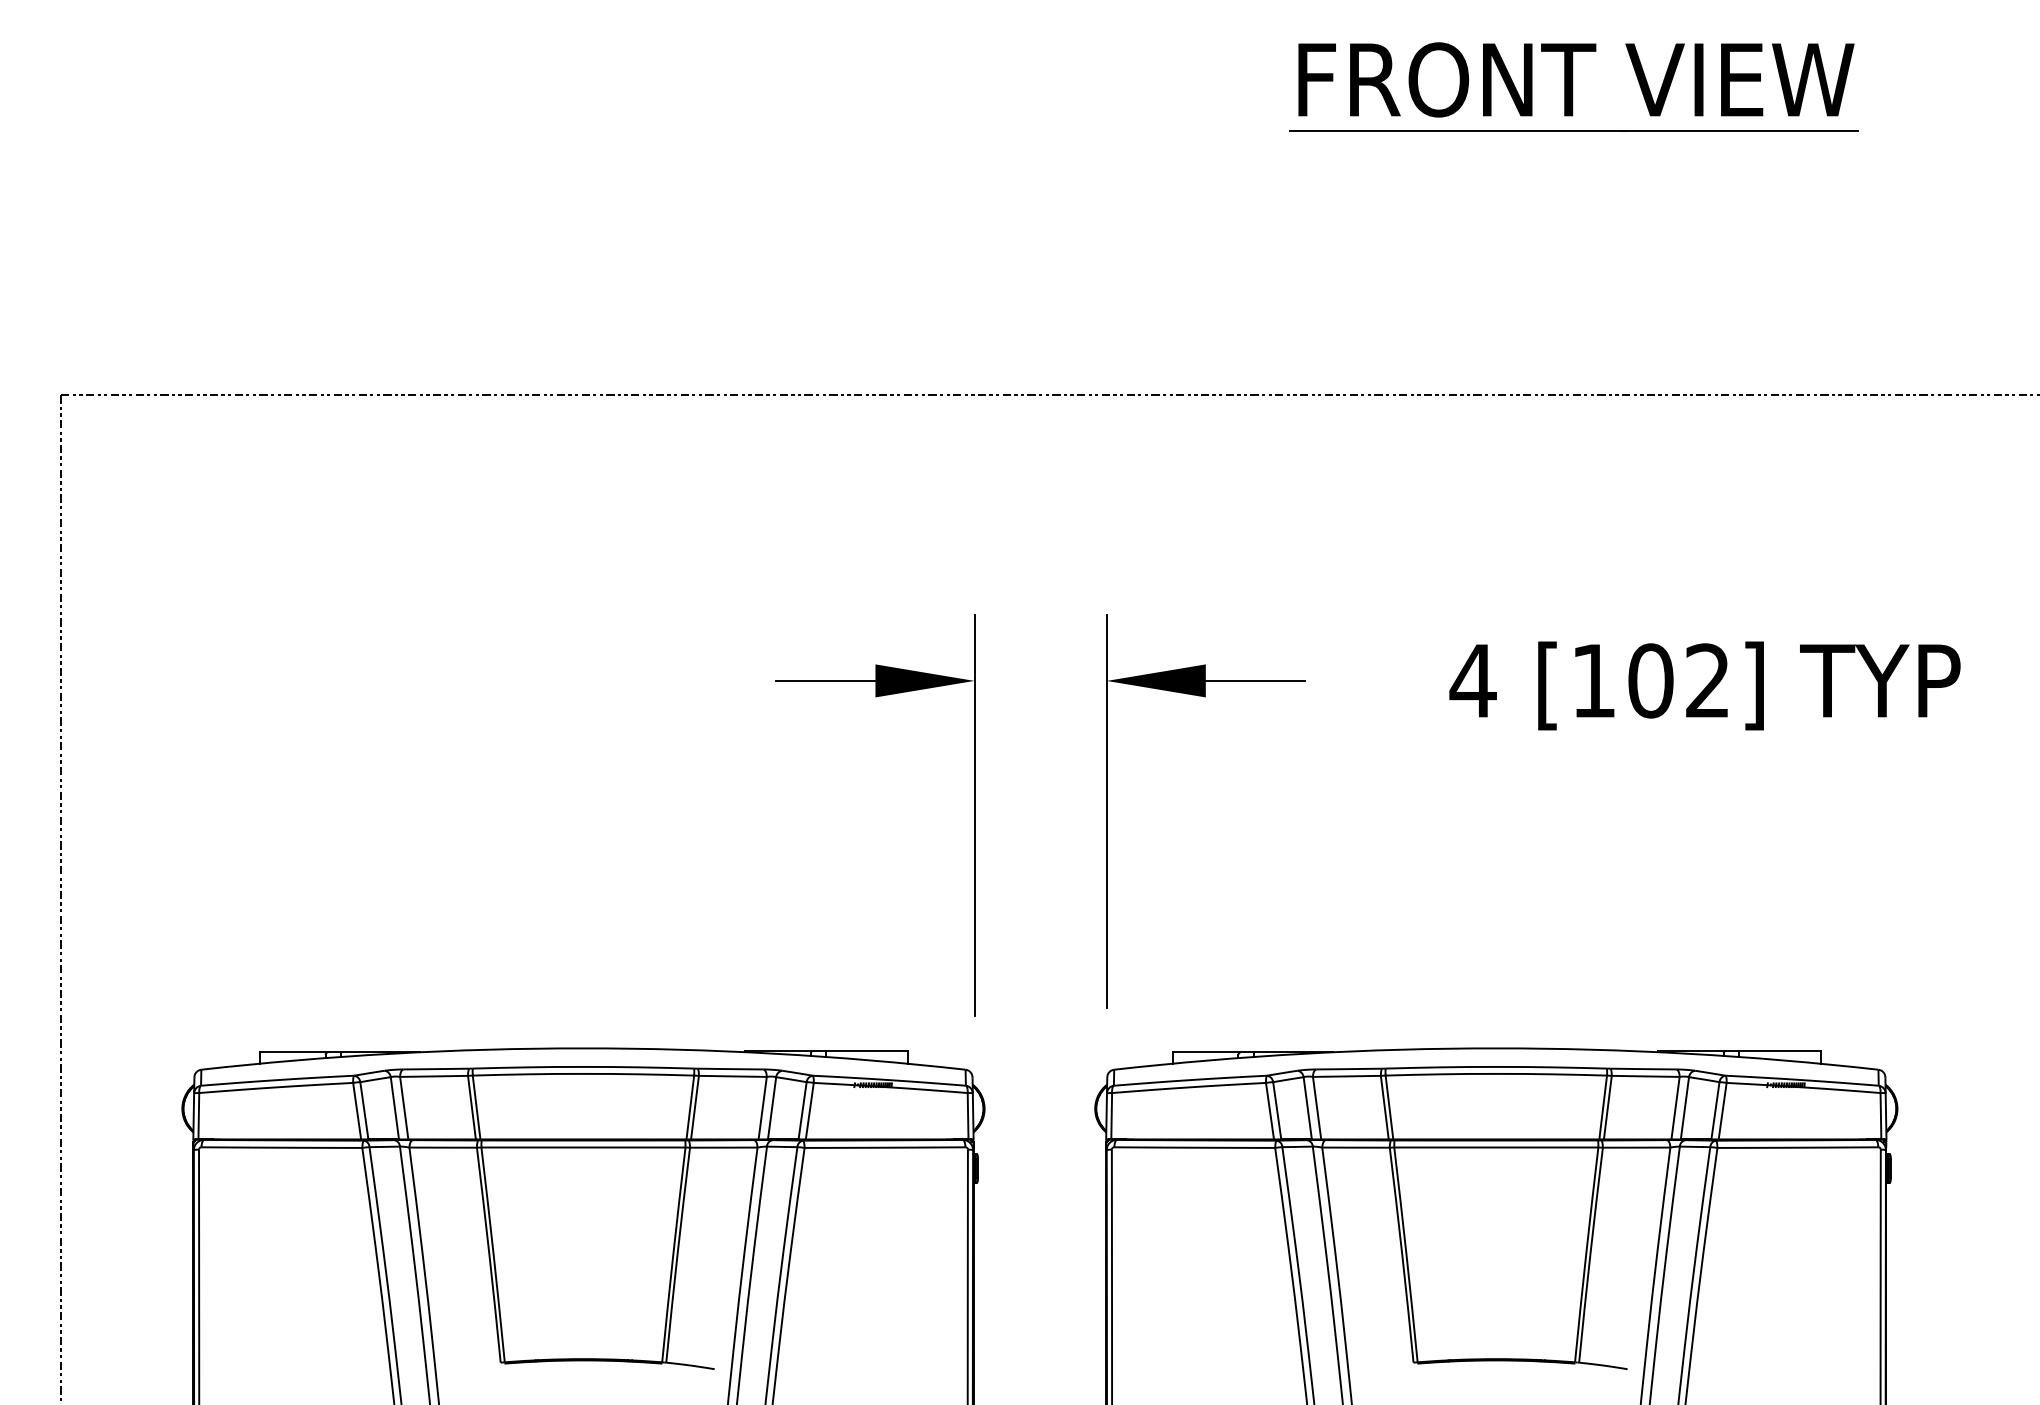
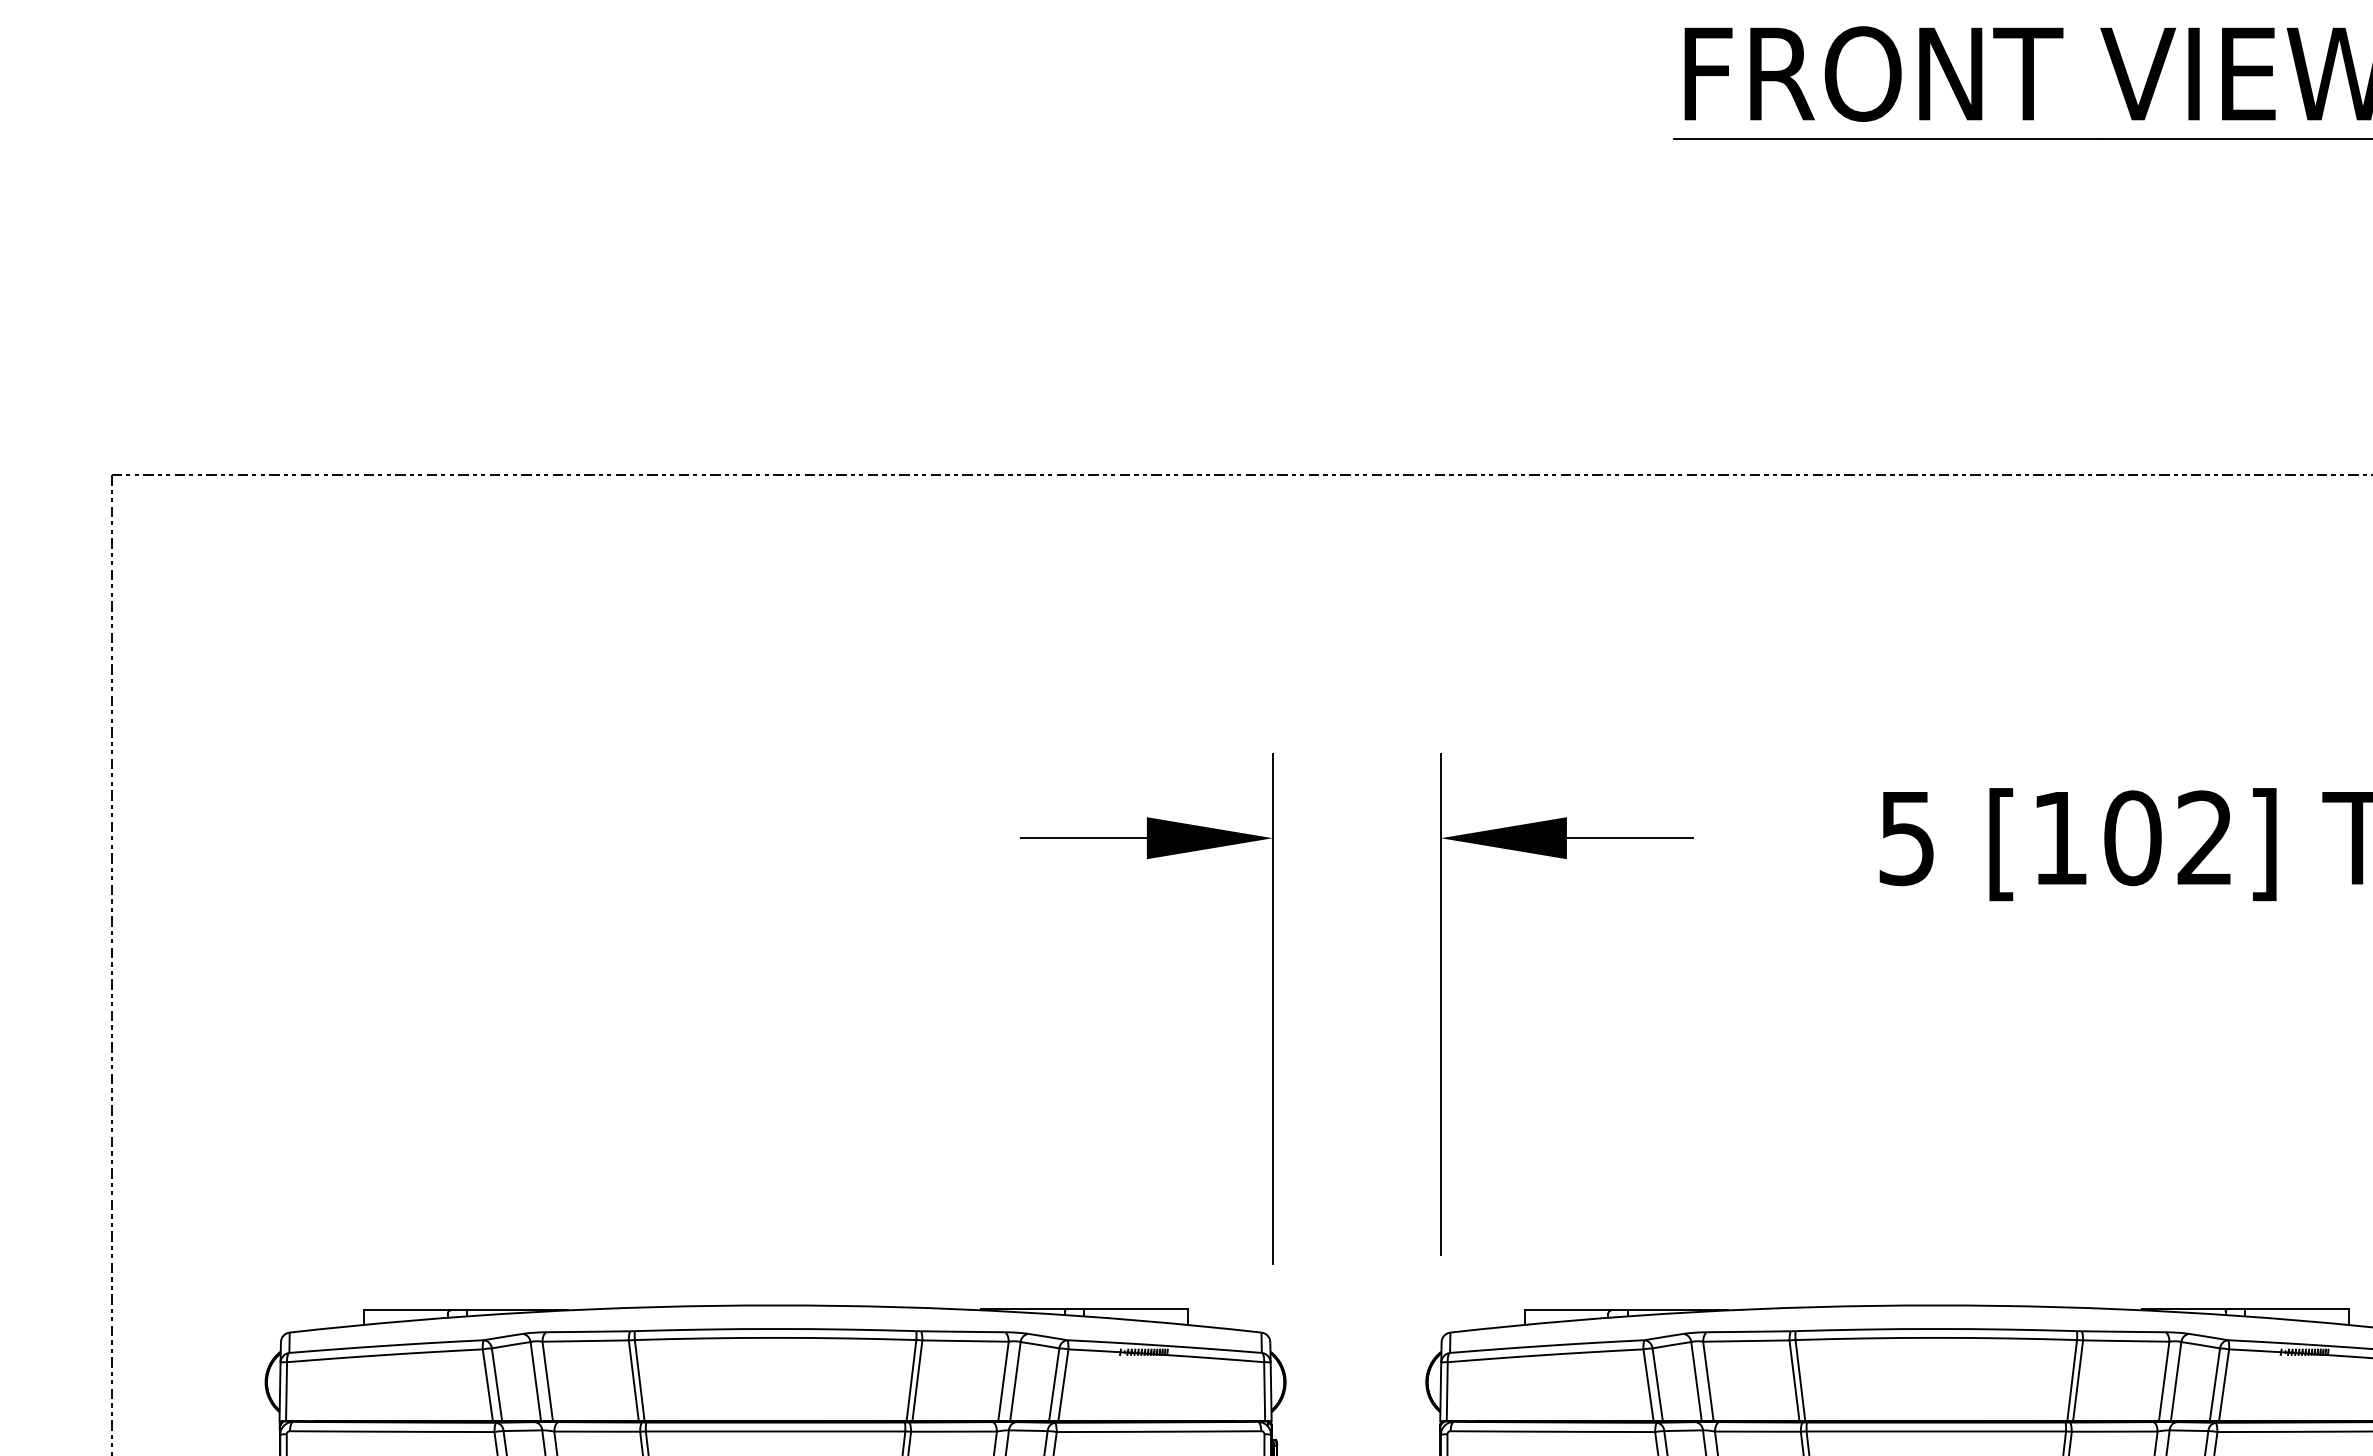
text: (1472, 681) -> (1906, 838), 4 -> 5

